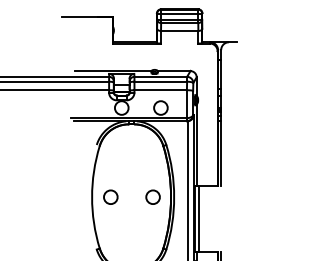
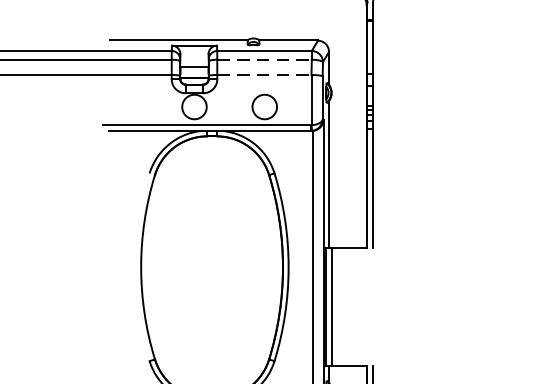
line: (161, 81) -> (265, 59), solid -> dashed
line: (161, 90) -> (265, 75), solid -> dashed
circle: (110, 196) -> (174, 265), removed
circle: (152, 196) -> (249, 265), removed

